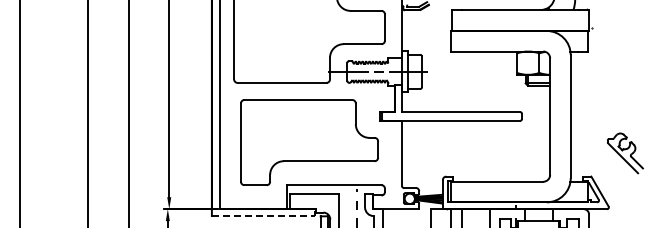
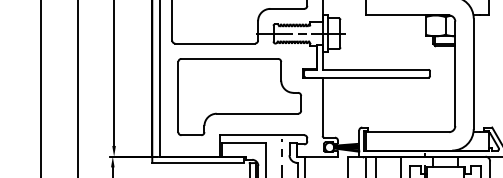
line: (263, 216) -> (198, 163), dashed -> solid

